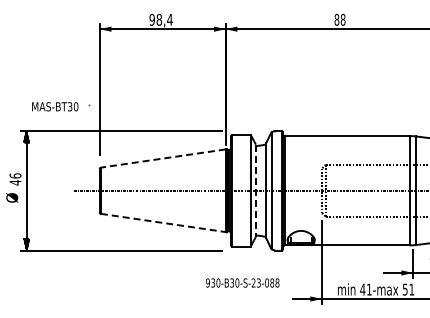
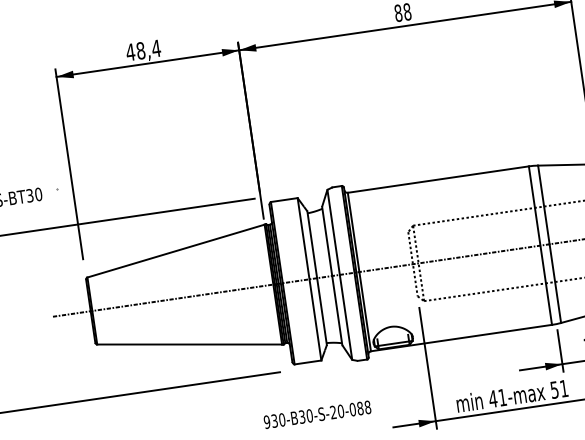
text: (152, 19) -> (130, 51), 98,4 -> 48,4
line: (162, 158) -> (174, 251), dashed -> solid
line: (255, 191) -> (316, 279), dashed -> solid
line: (163, 223) -> (190, 345), dashed -> solid
text: (258, 282) -> (340, 410), 930-B30-S-23-088 -> 930-B30-S-20-088

